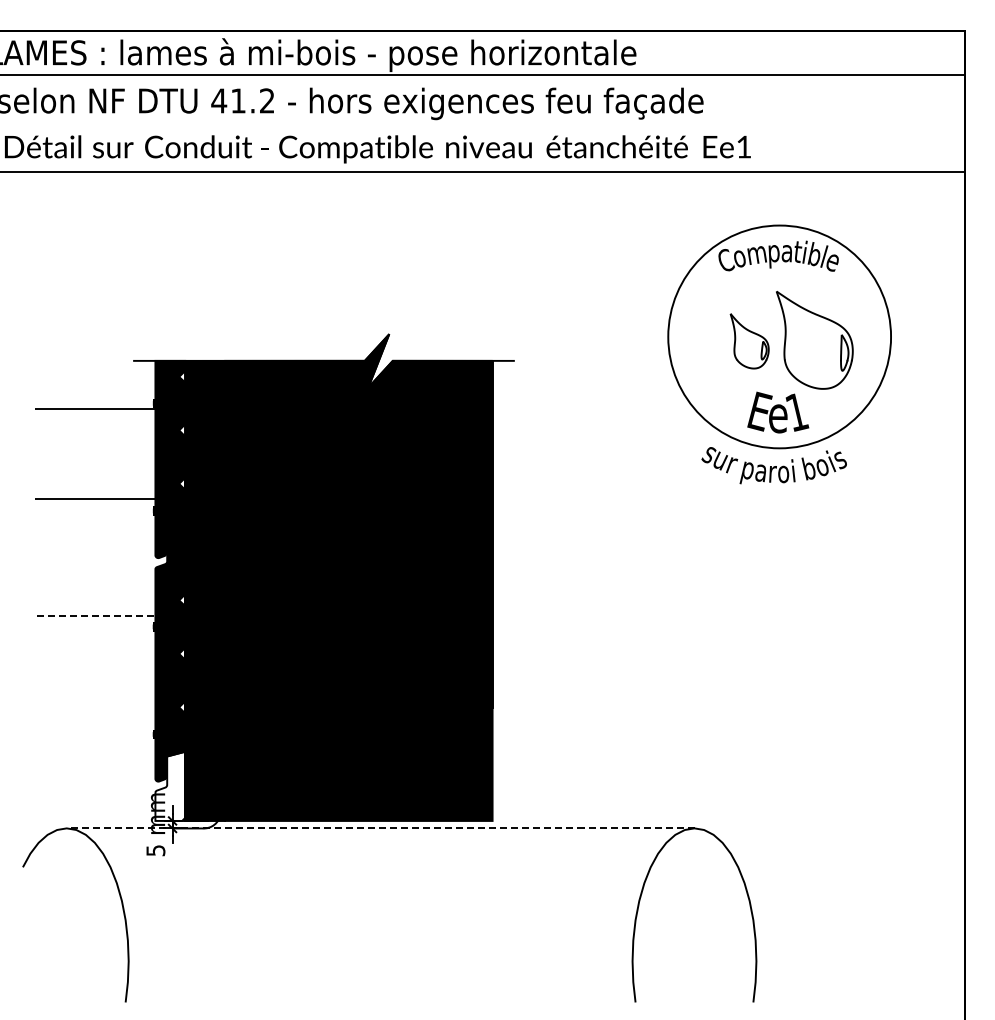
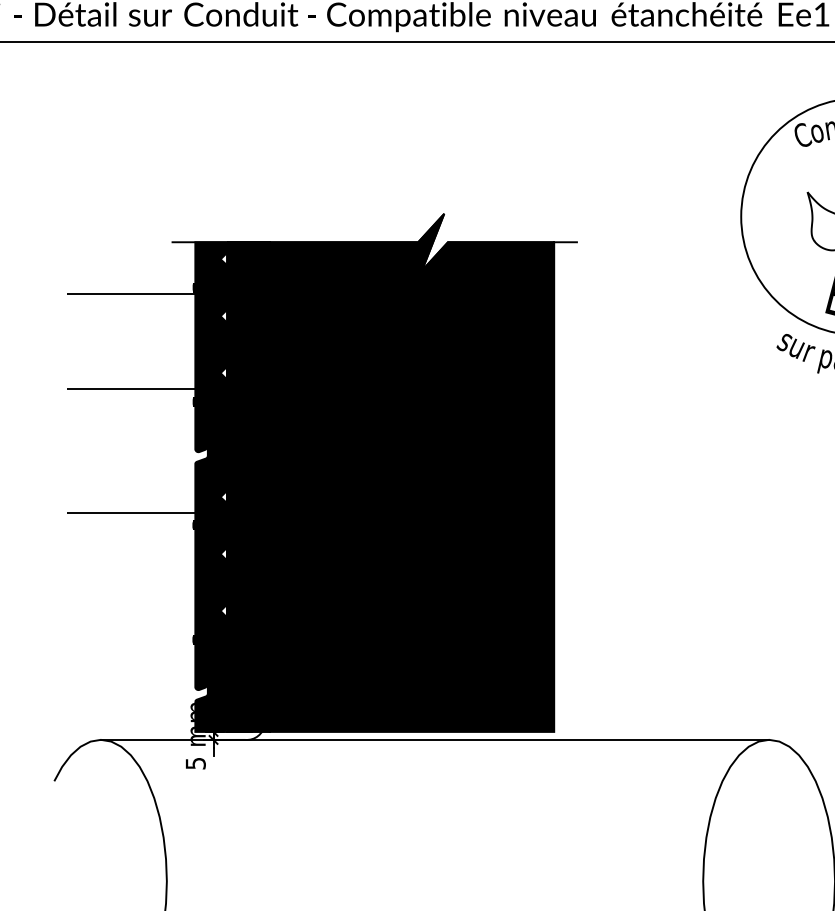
line: (99, 615) -> (135, 513), dashed -> solid
fill: (170, 785) -> (211, 694), added
line: (380, 828) -> (434, 739), dashed -> solid

